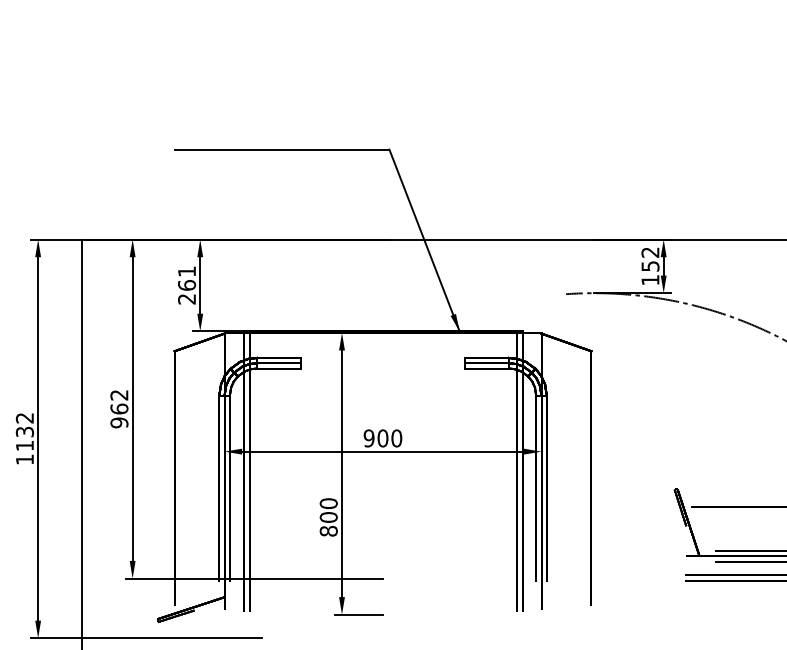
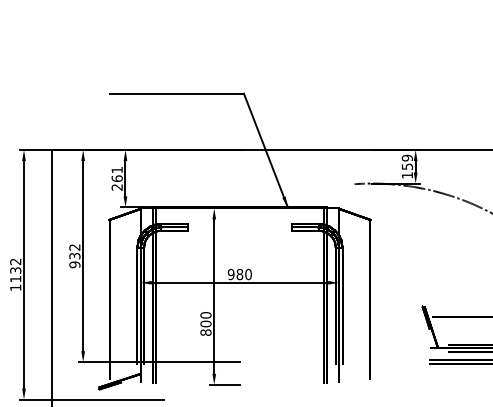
text: (650, 251) -> (407, 157), 152 -> 159
text: (118, 408) -> (74, 255), 962 -> 932
text: (382, 438) -> (239, 274), 900 -> 980

